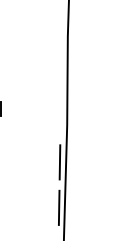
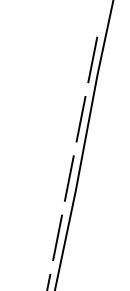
line: (62, 25) -> (93, 59), added
line: (61, 71) -> (80, 119), added
line: (60, 116) -> (69, 178), added

